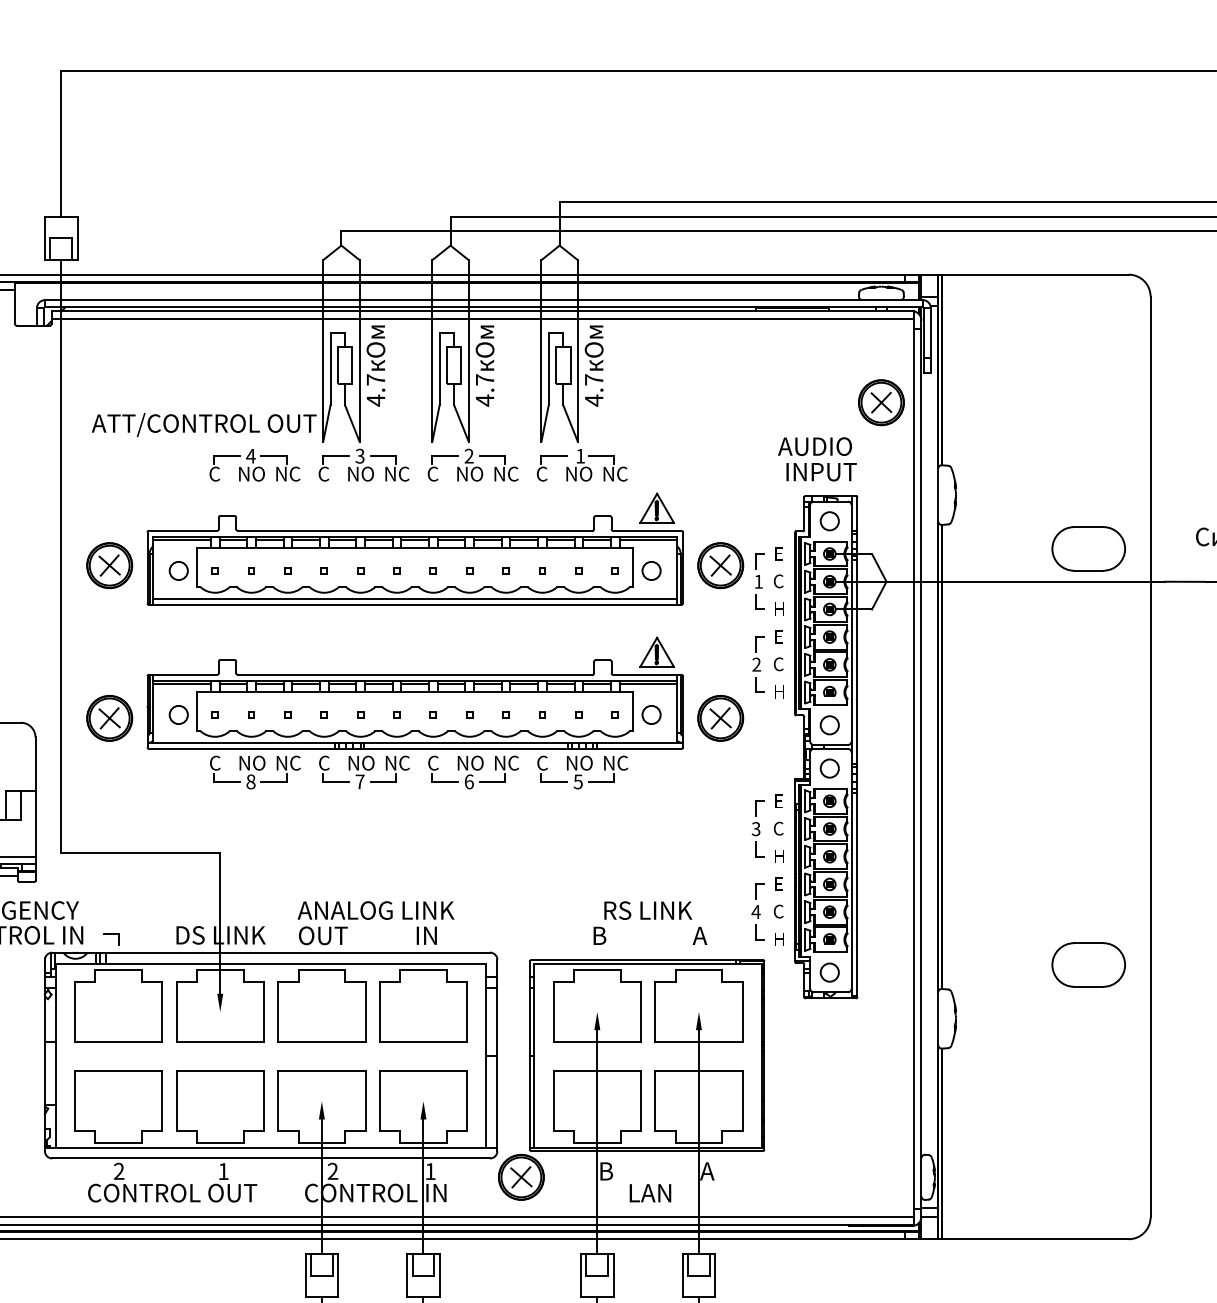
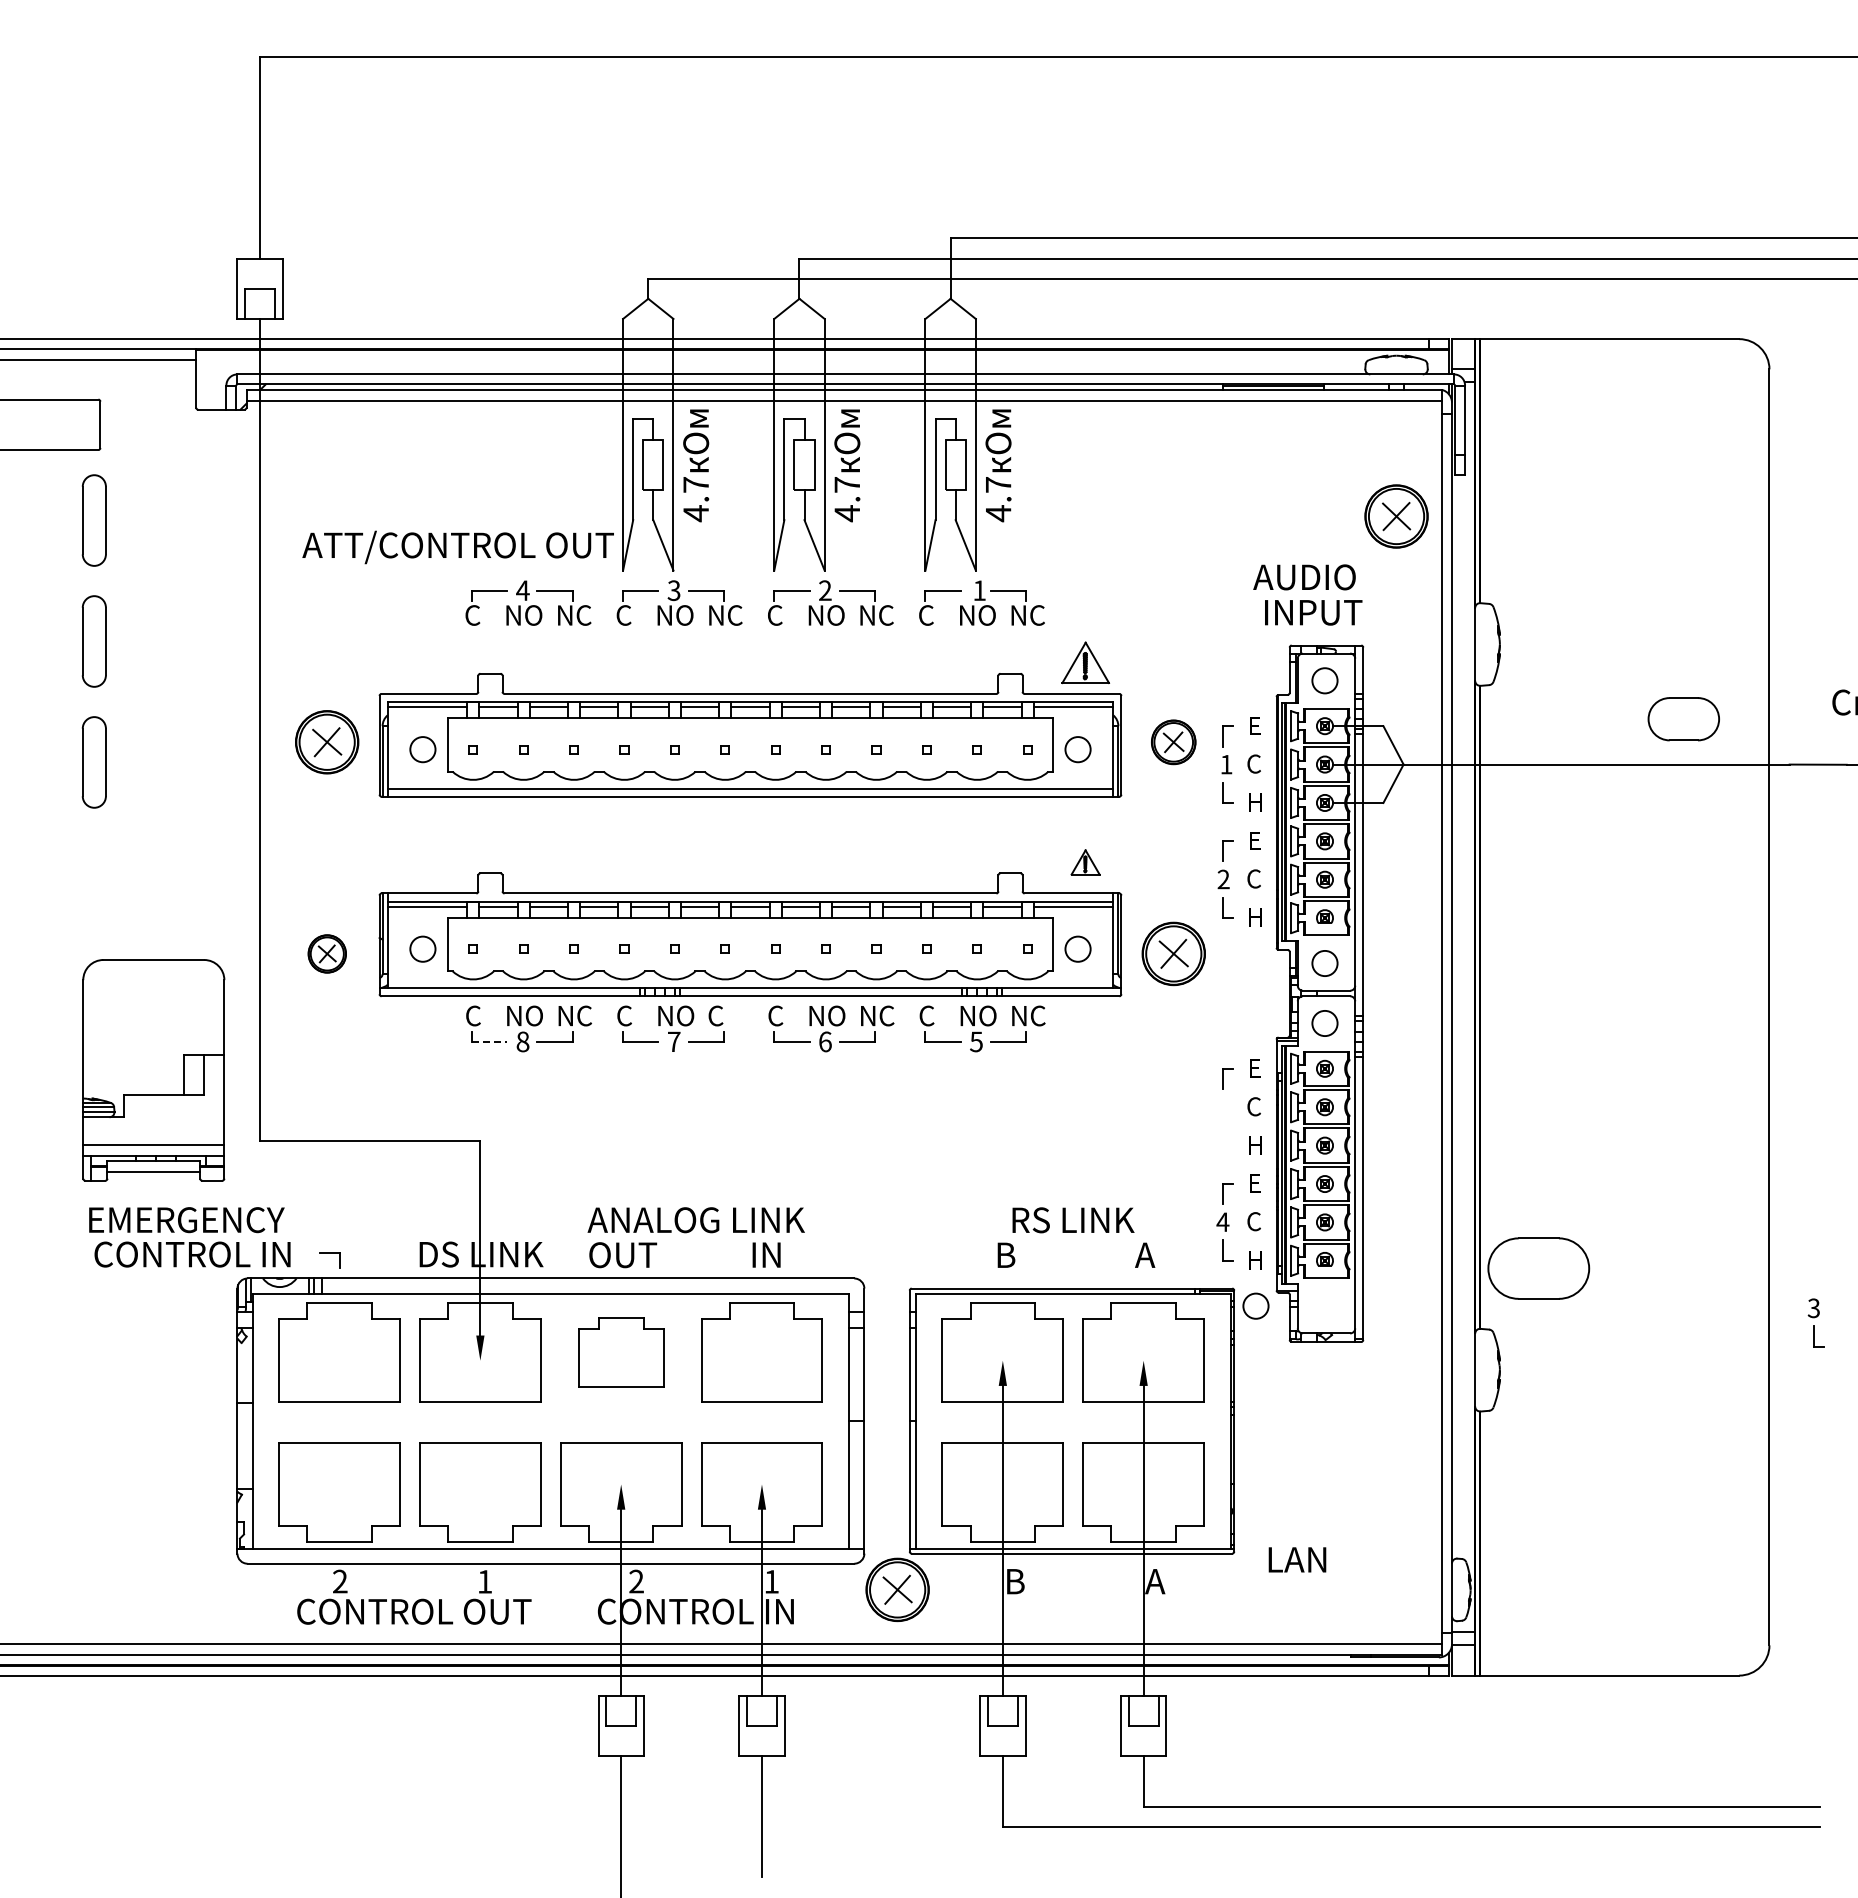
part: (1088, 549) -> (1683, 719), size x0.7
part: (720, 565) -> (1173, 742), size x0.7
part: (656, 652) -> (1085, 862), size x0.6
part: (109, 718) -> (327, 953), size x0.6
text: (397, 762) -> (725, 1015), NC -> C
line: (226, 781) -> (489, 1041), solid -> dashed
part: (757, 839) -> (1815, 1322), moved
part: (1088, 964) -> (1538, 1268), moved
circle: (829, 972) -> (1255, 1305), moved
part: (322, 1006) -> (621, 1352), size x0.7
text: (650, 1192) -> (1297, 1559), moved

